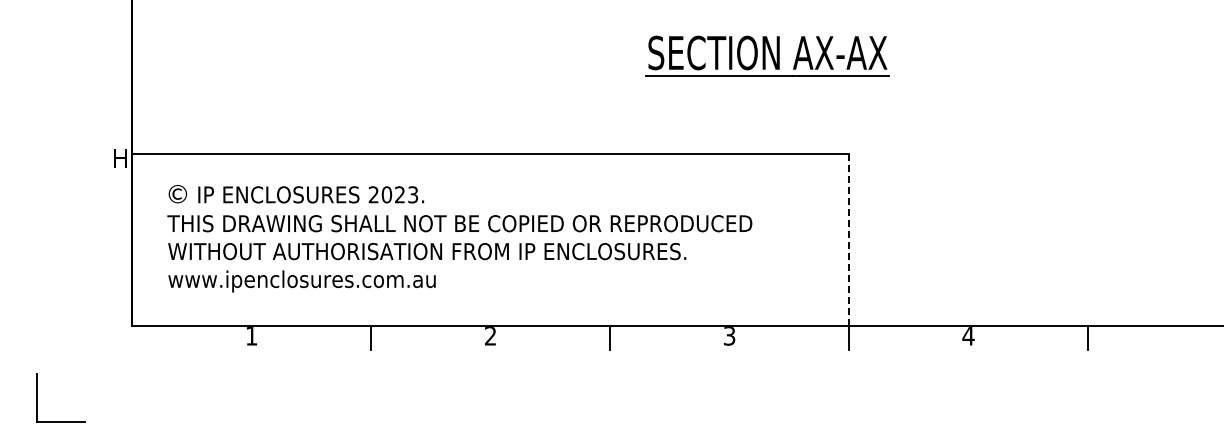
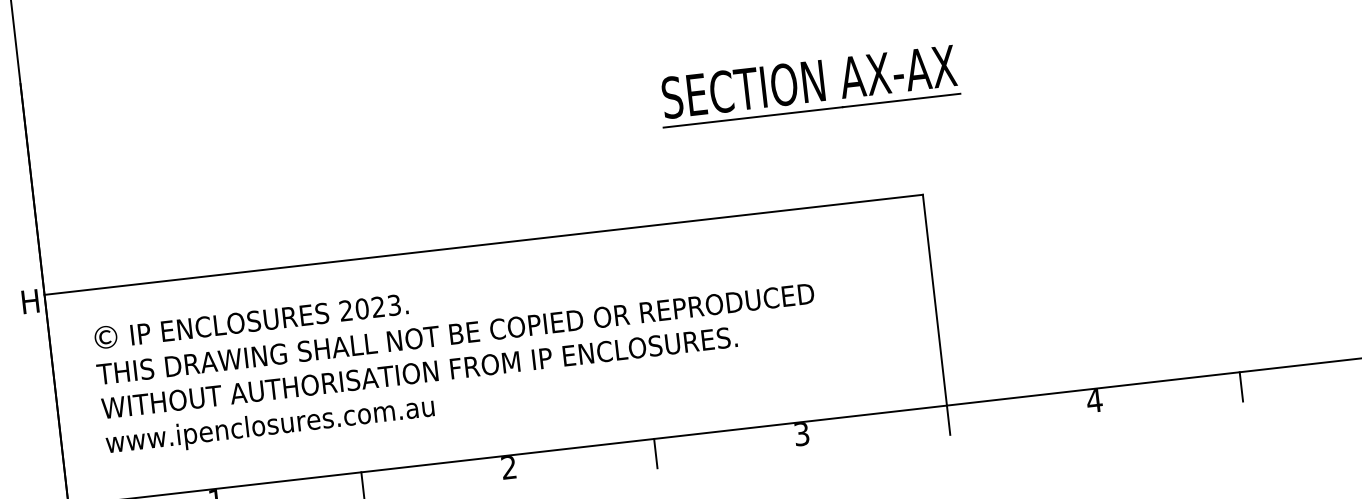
line: (849, 239) -> (935, 299), dashed -> solid

